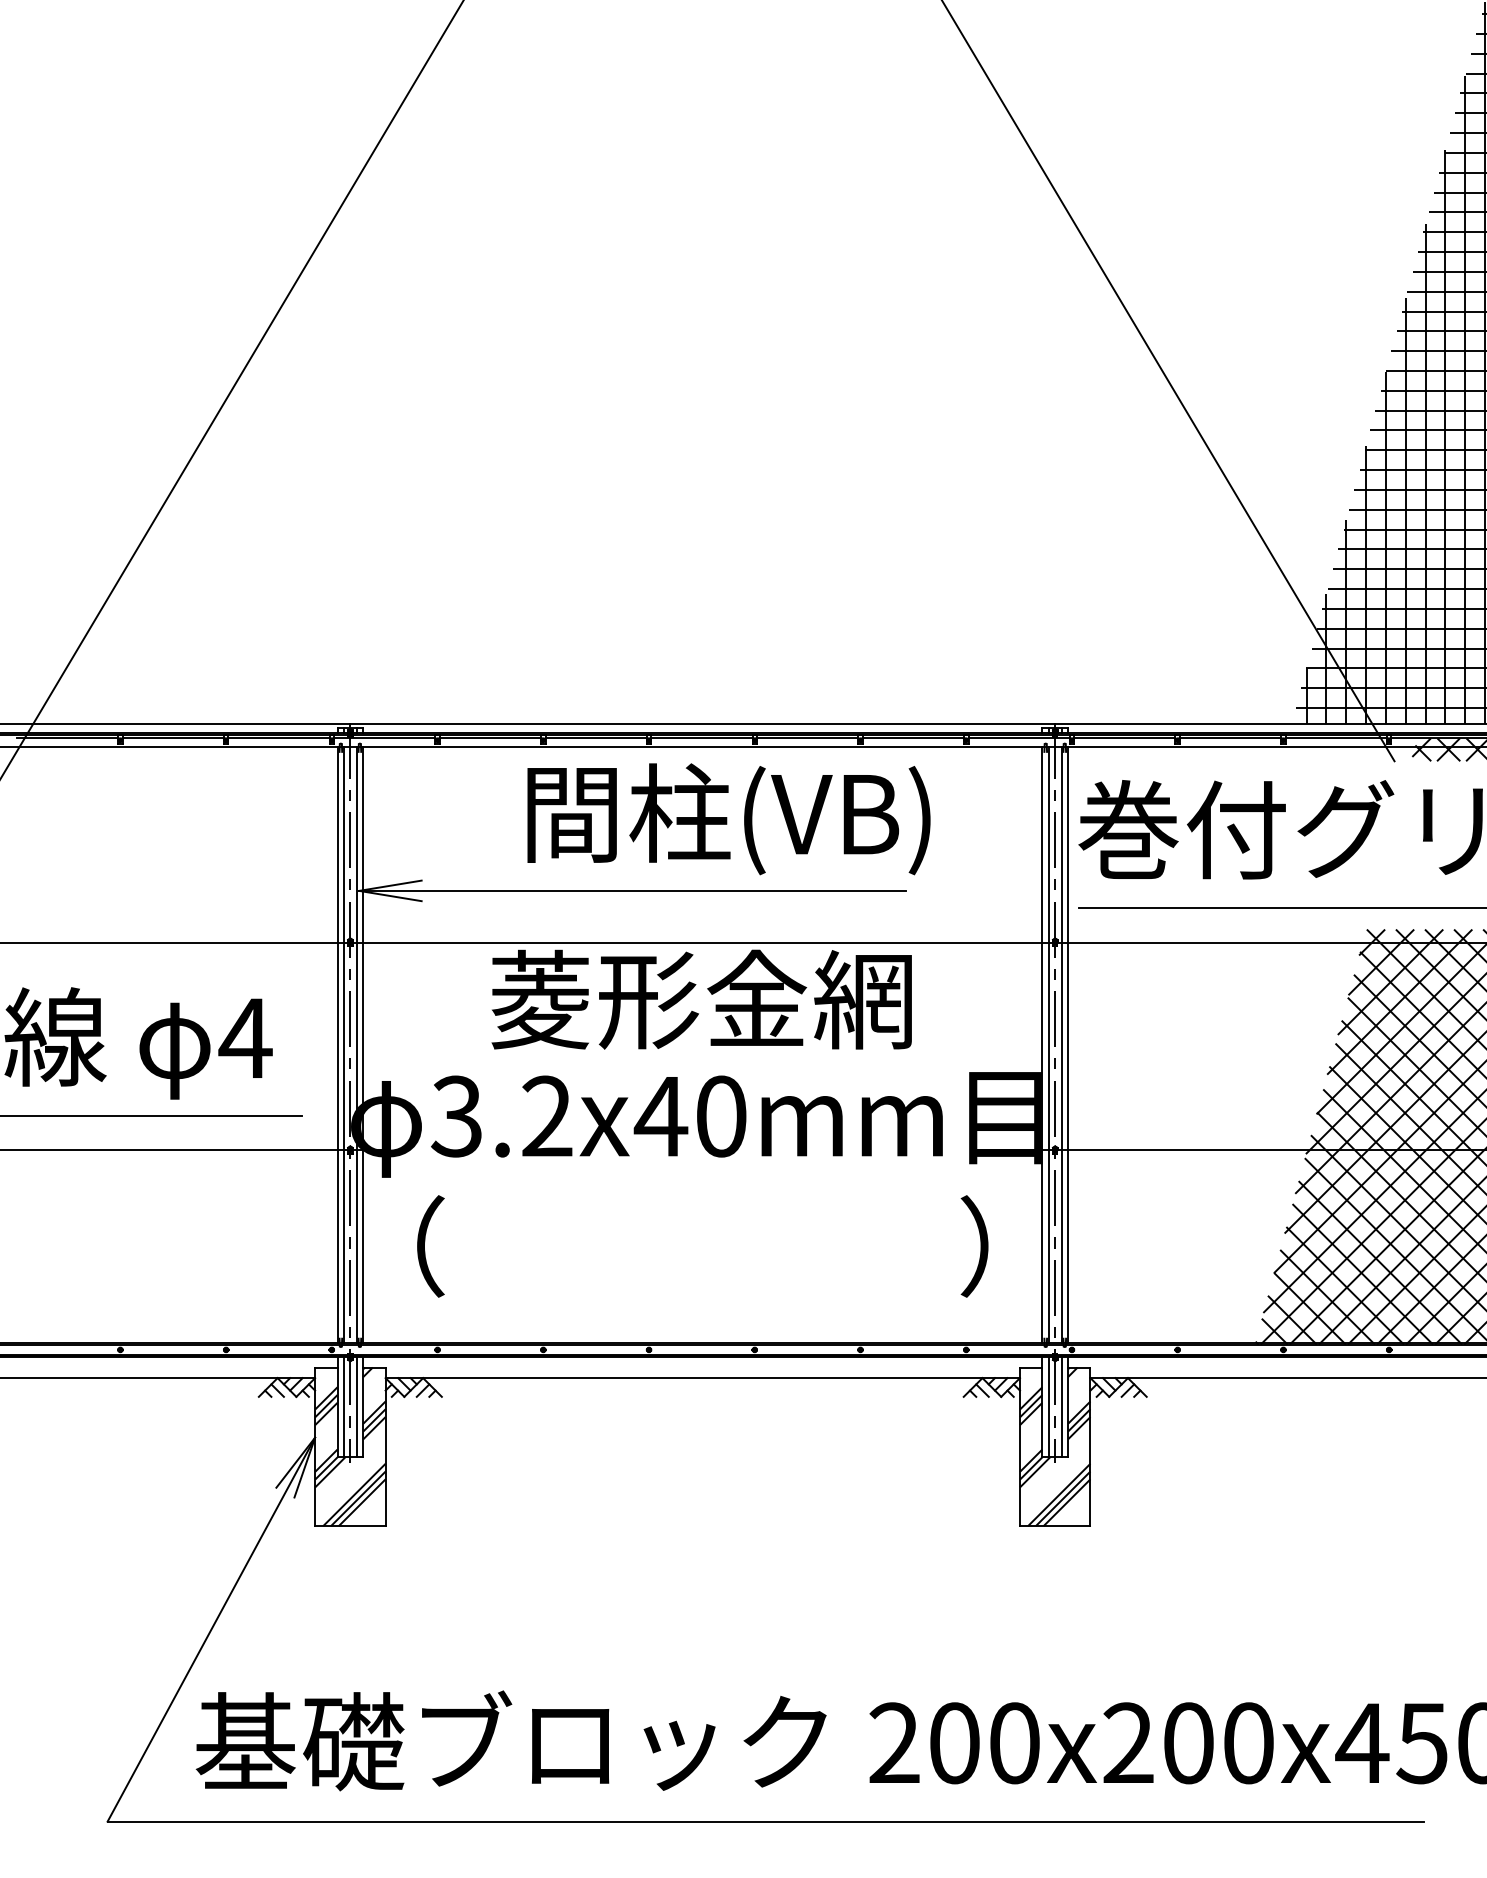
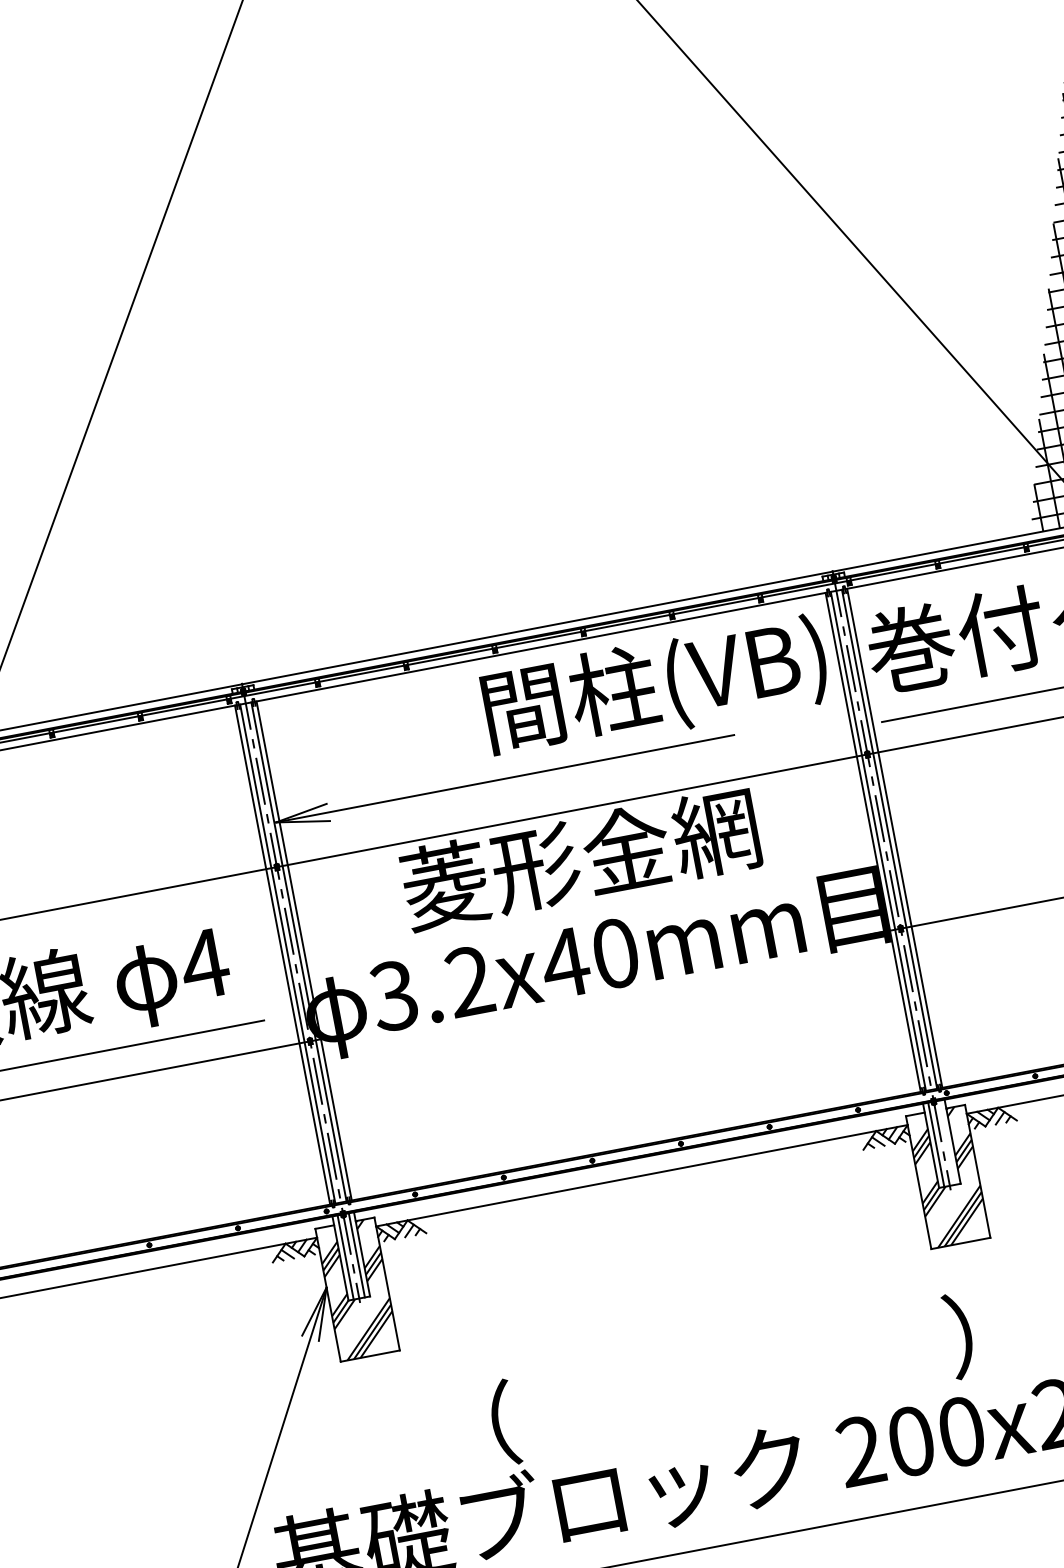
text: (728, 819) -> (655, 688), moved
text: (702, 1246) -> (731, 1379), moved
line: (1061, 1406) -> (947, 1142), removed

